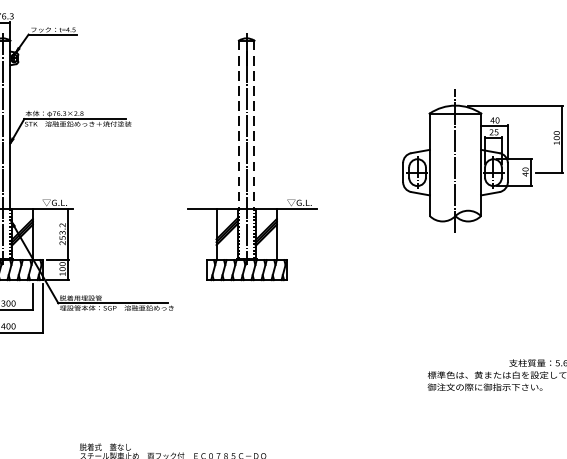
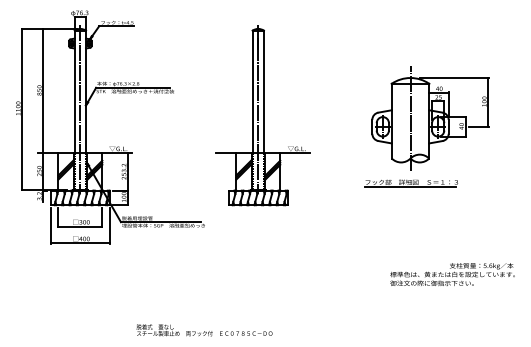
line: (238, 125) -> (252, 92), dashed -> solid
line: (253, 125) -> (263, 92), dashed -> solid
part: (455, 250) -> (410, 183), added

